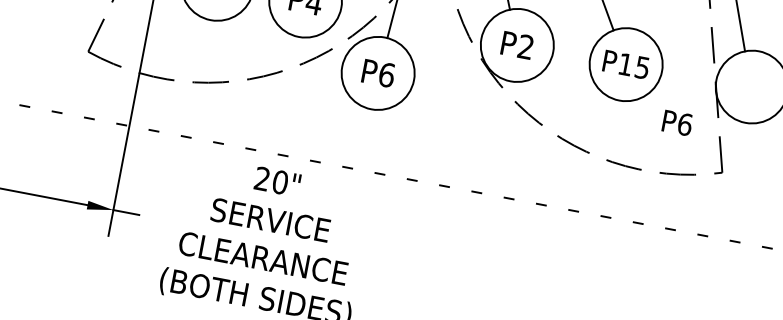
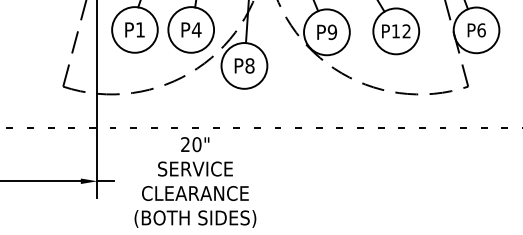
text: (525, 47) -> (332, 32), P2 -> P9
text: (642, 67) -> (406, 31), P15 -> P12
text: (386, 74) -> (249, 65), P6 -> P8
text: (677, 123) -> (476, 30), moved

